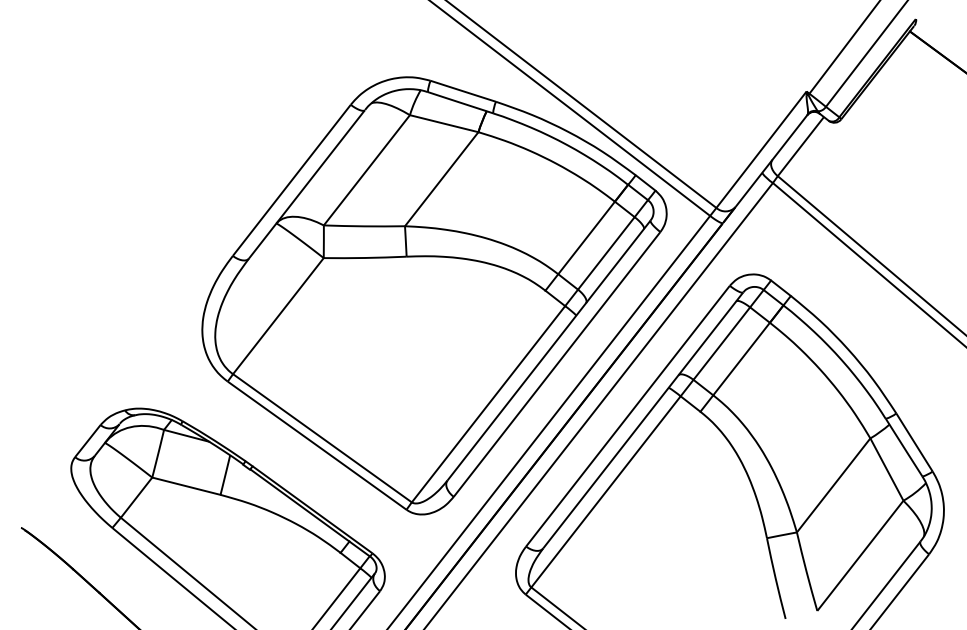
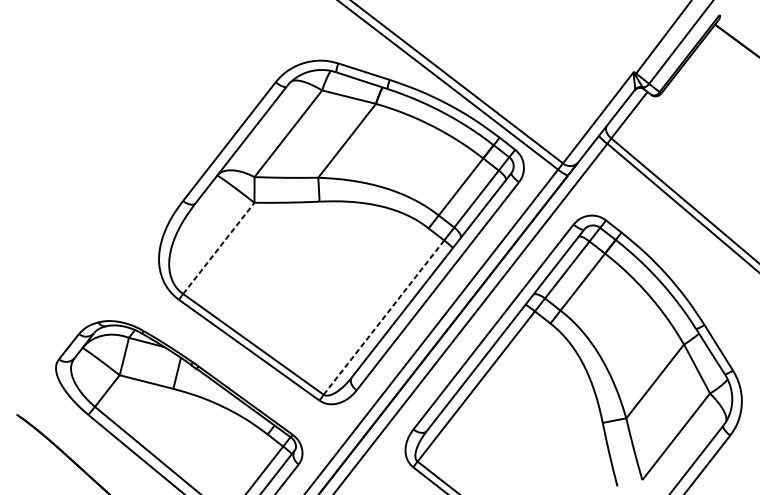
line: (278, 316) -> (218, 248), solid -> dashed
line: (488, 404) -> (383, 317), solid -> dashed

